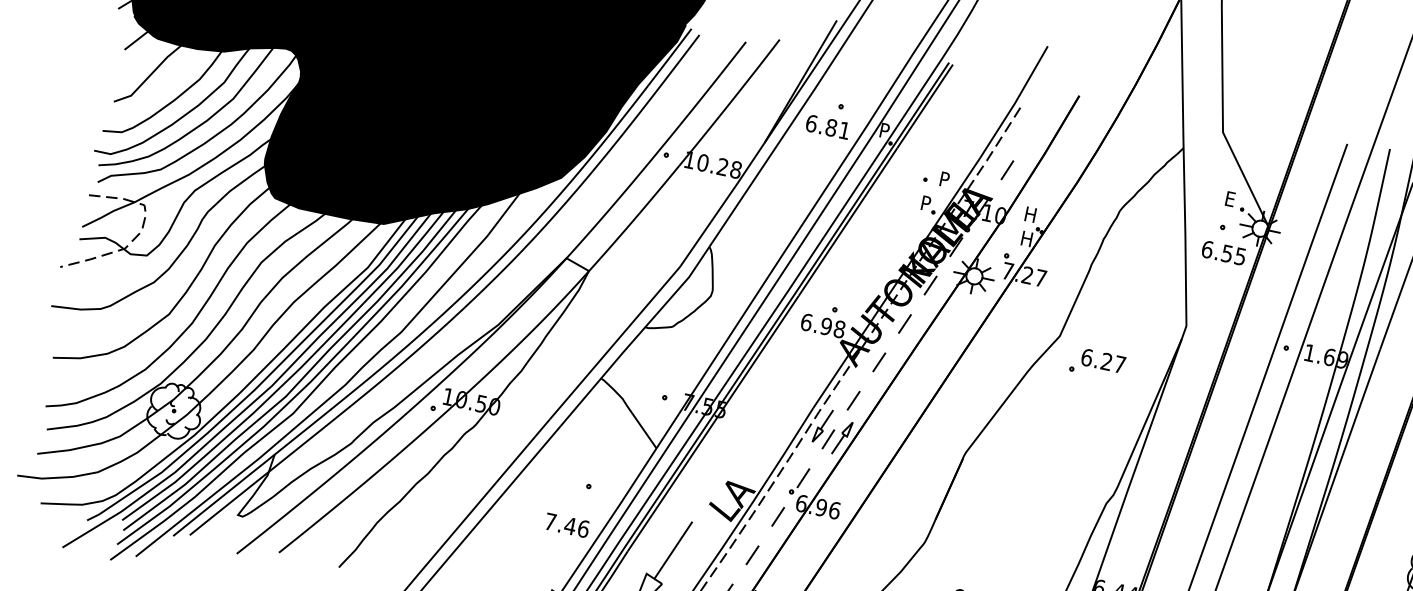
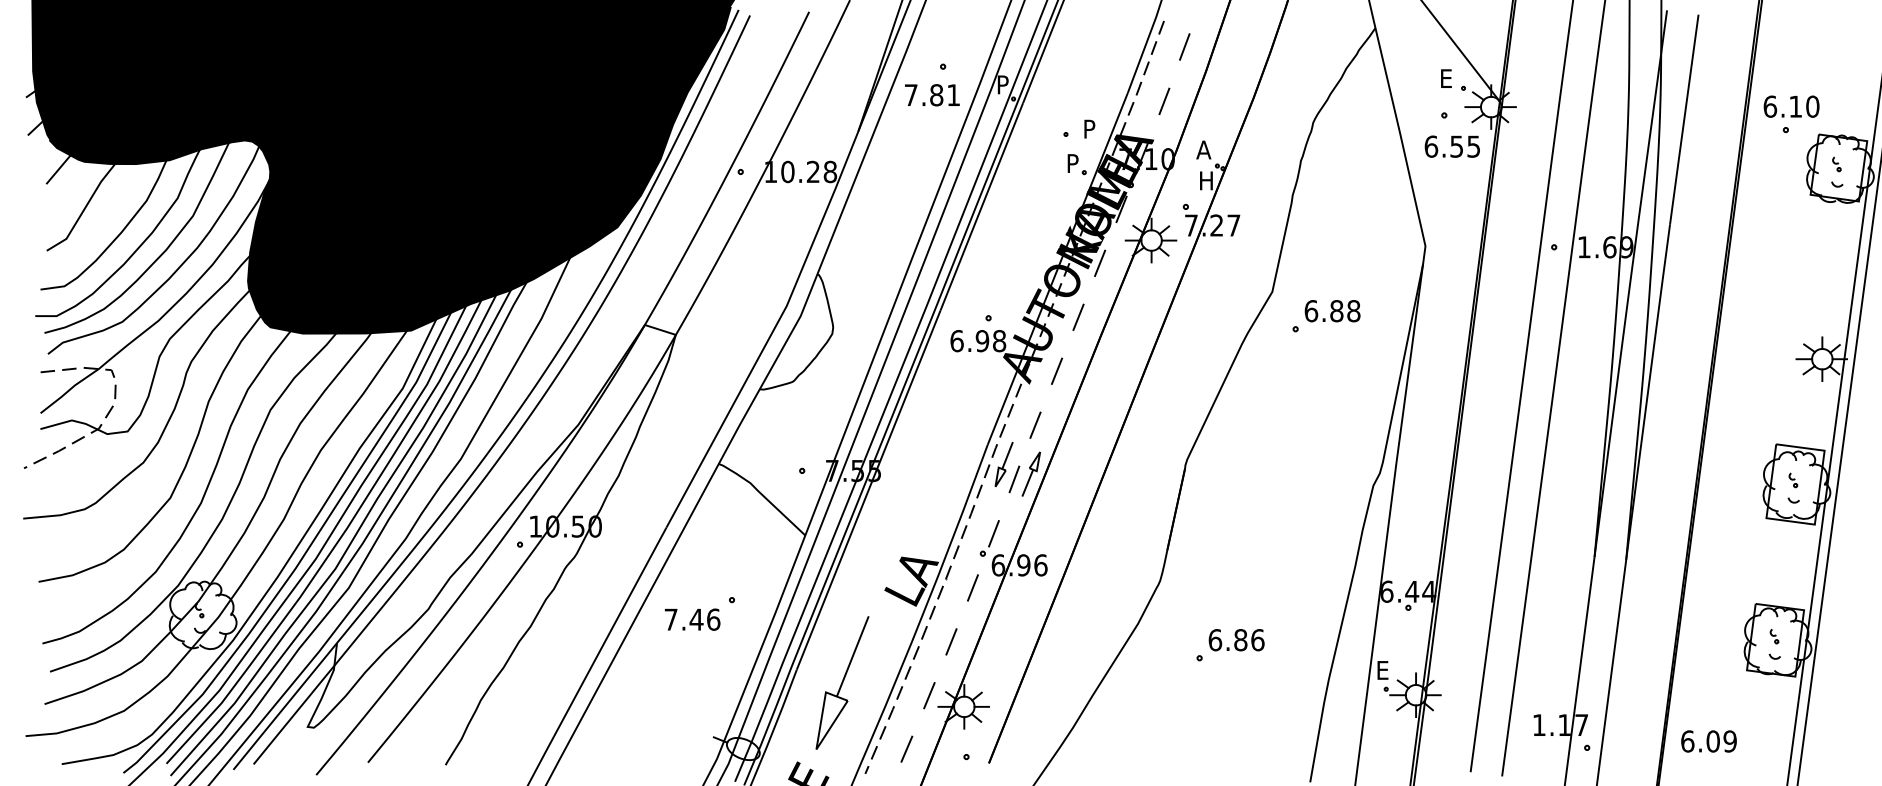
text: (810, 123) -> (910, 95), 6.81 -> 7.81
line: (1032, 130) -> (1184, 46), added
text: (1029, 214) -> (1203, 149), H -> A
text: (1113, 363) -> (1345, 311), 6.27 -> 6.88
text: (567, 525) -> (692, 619), moved

